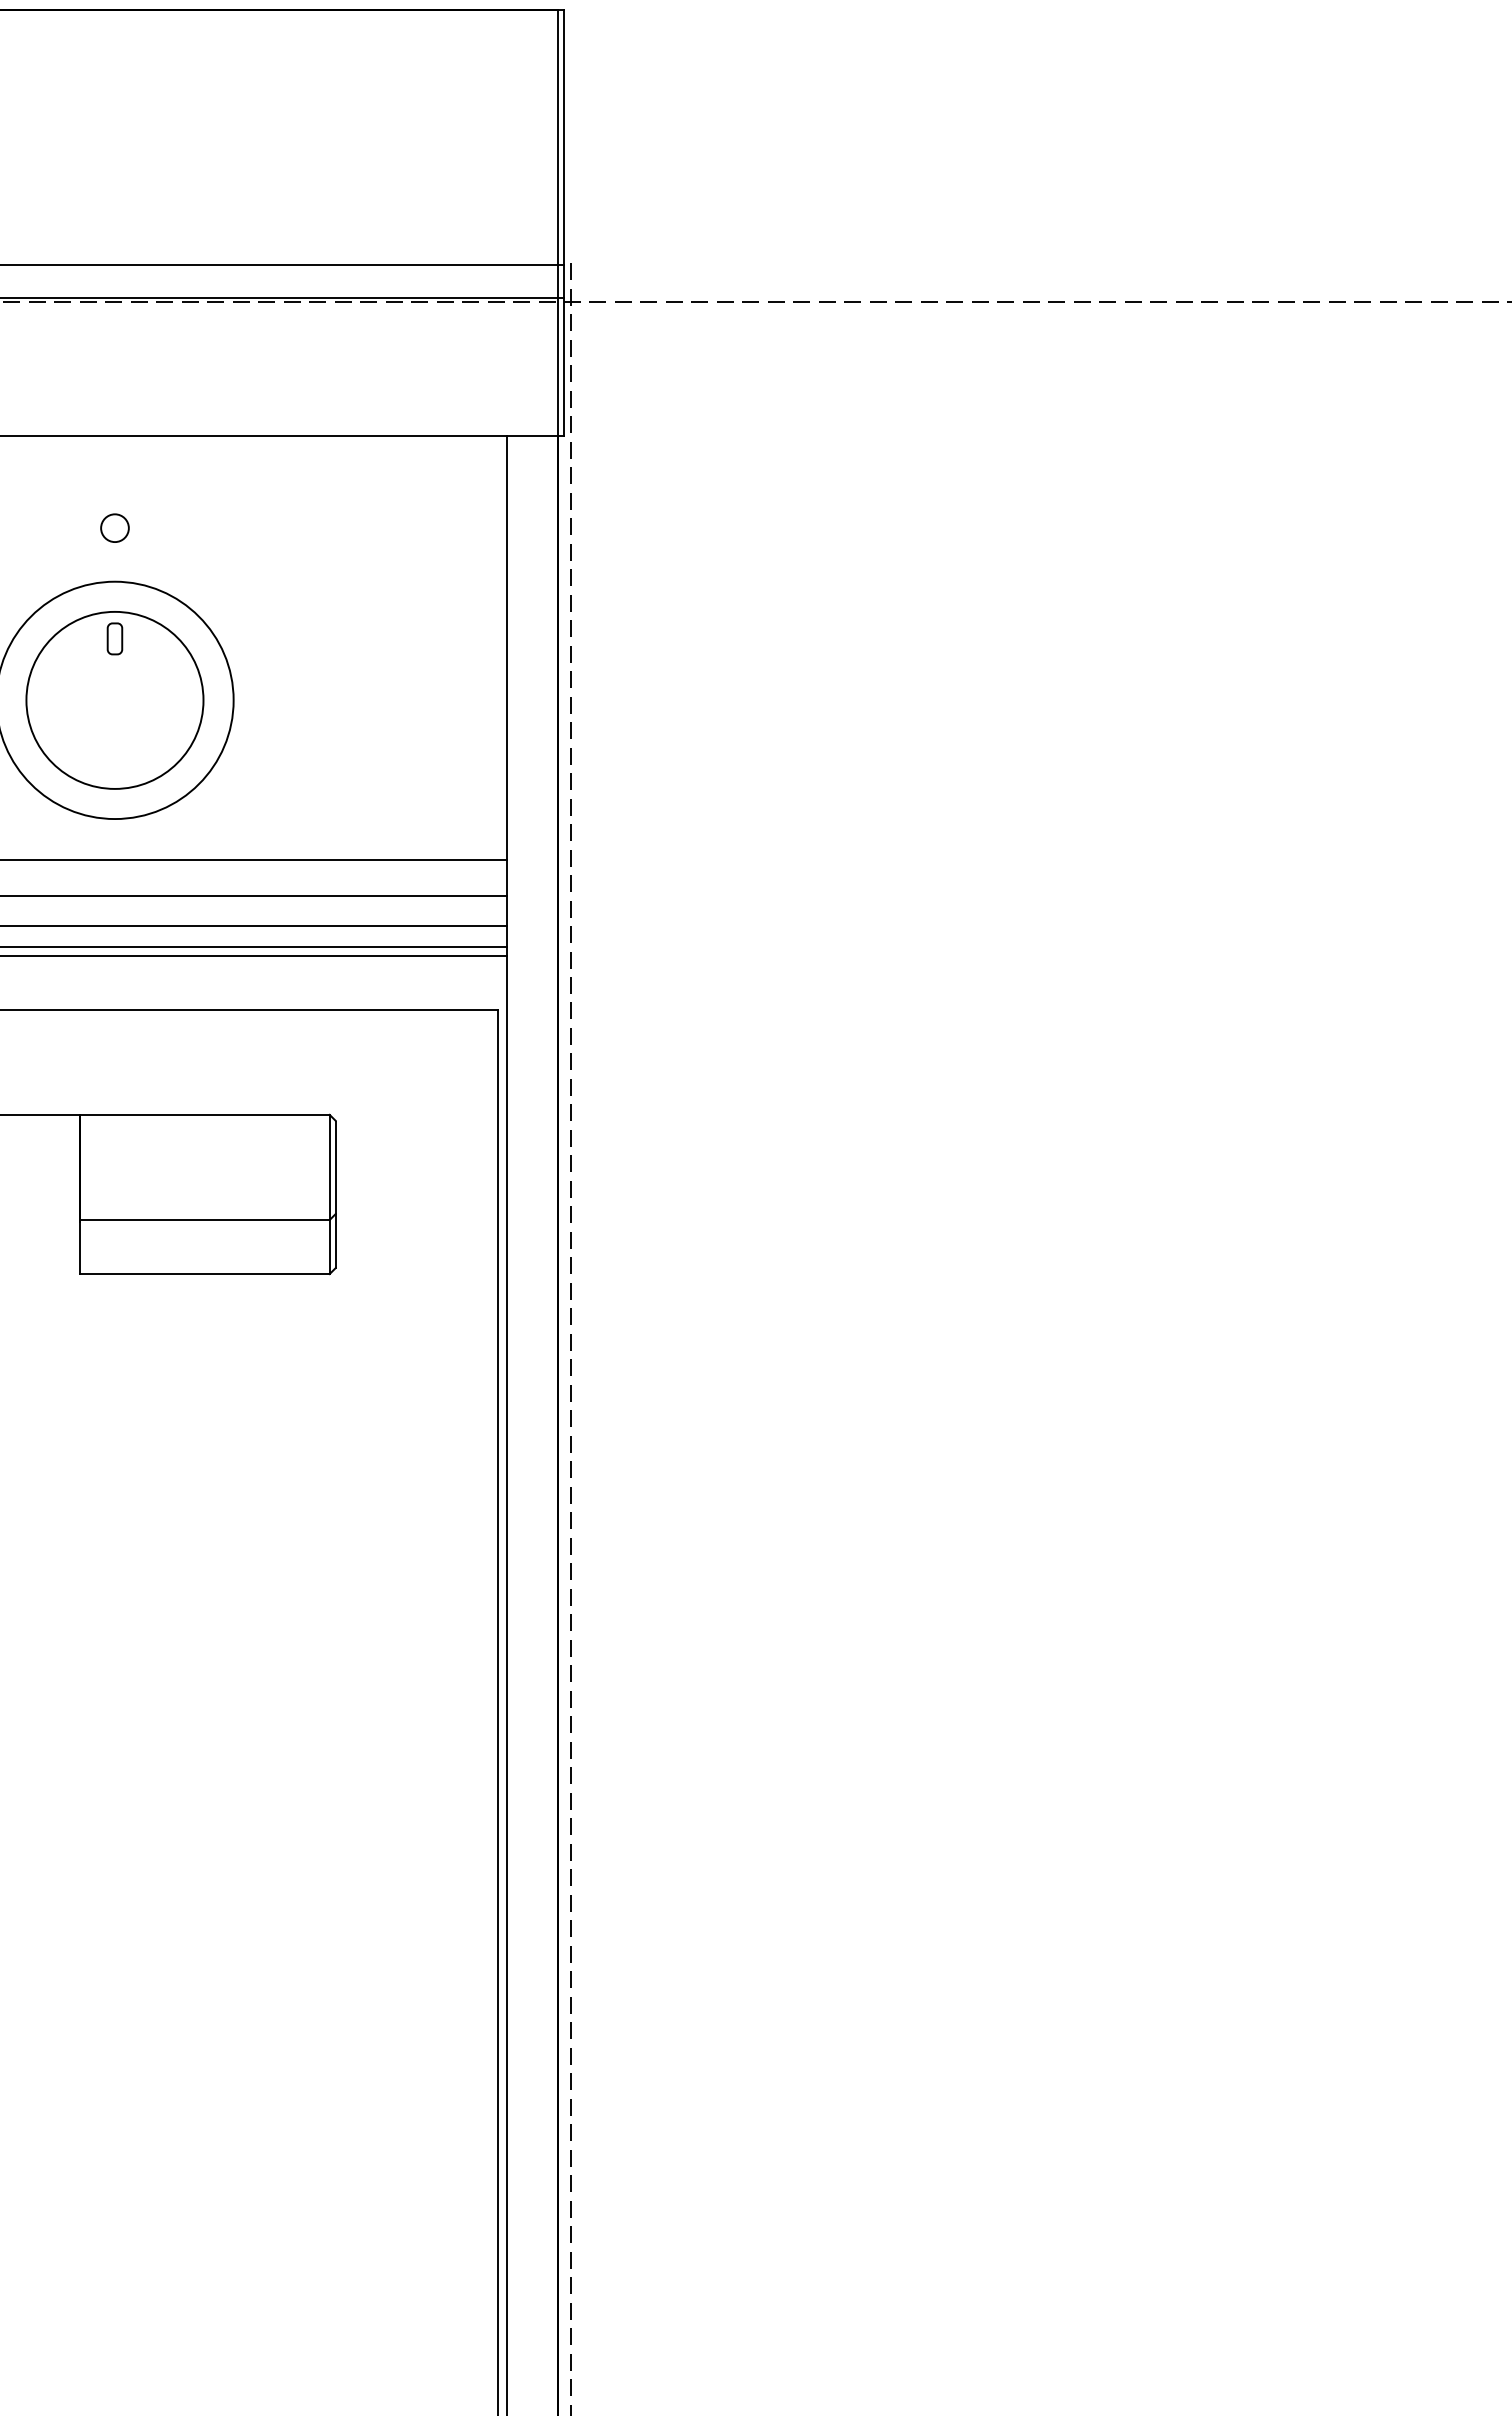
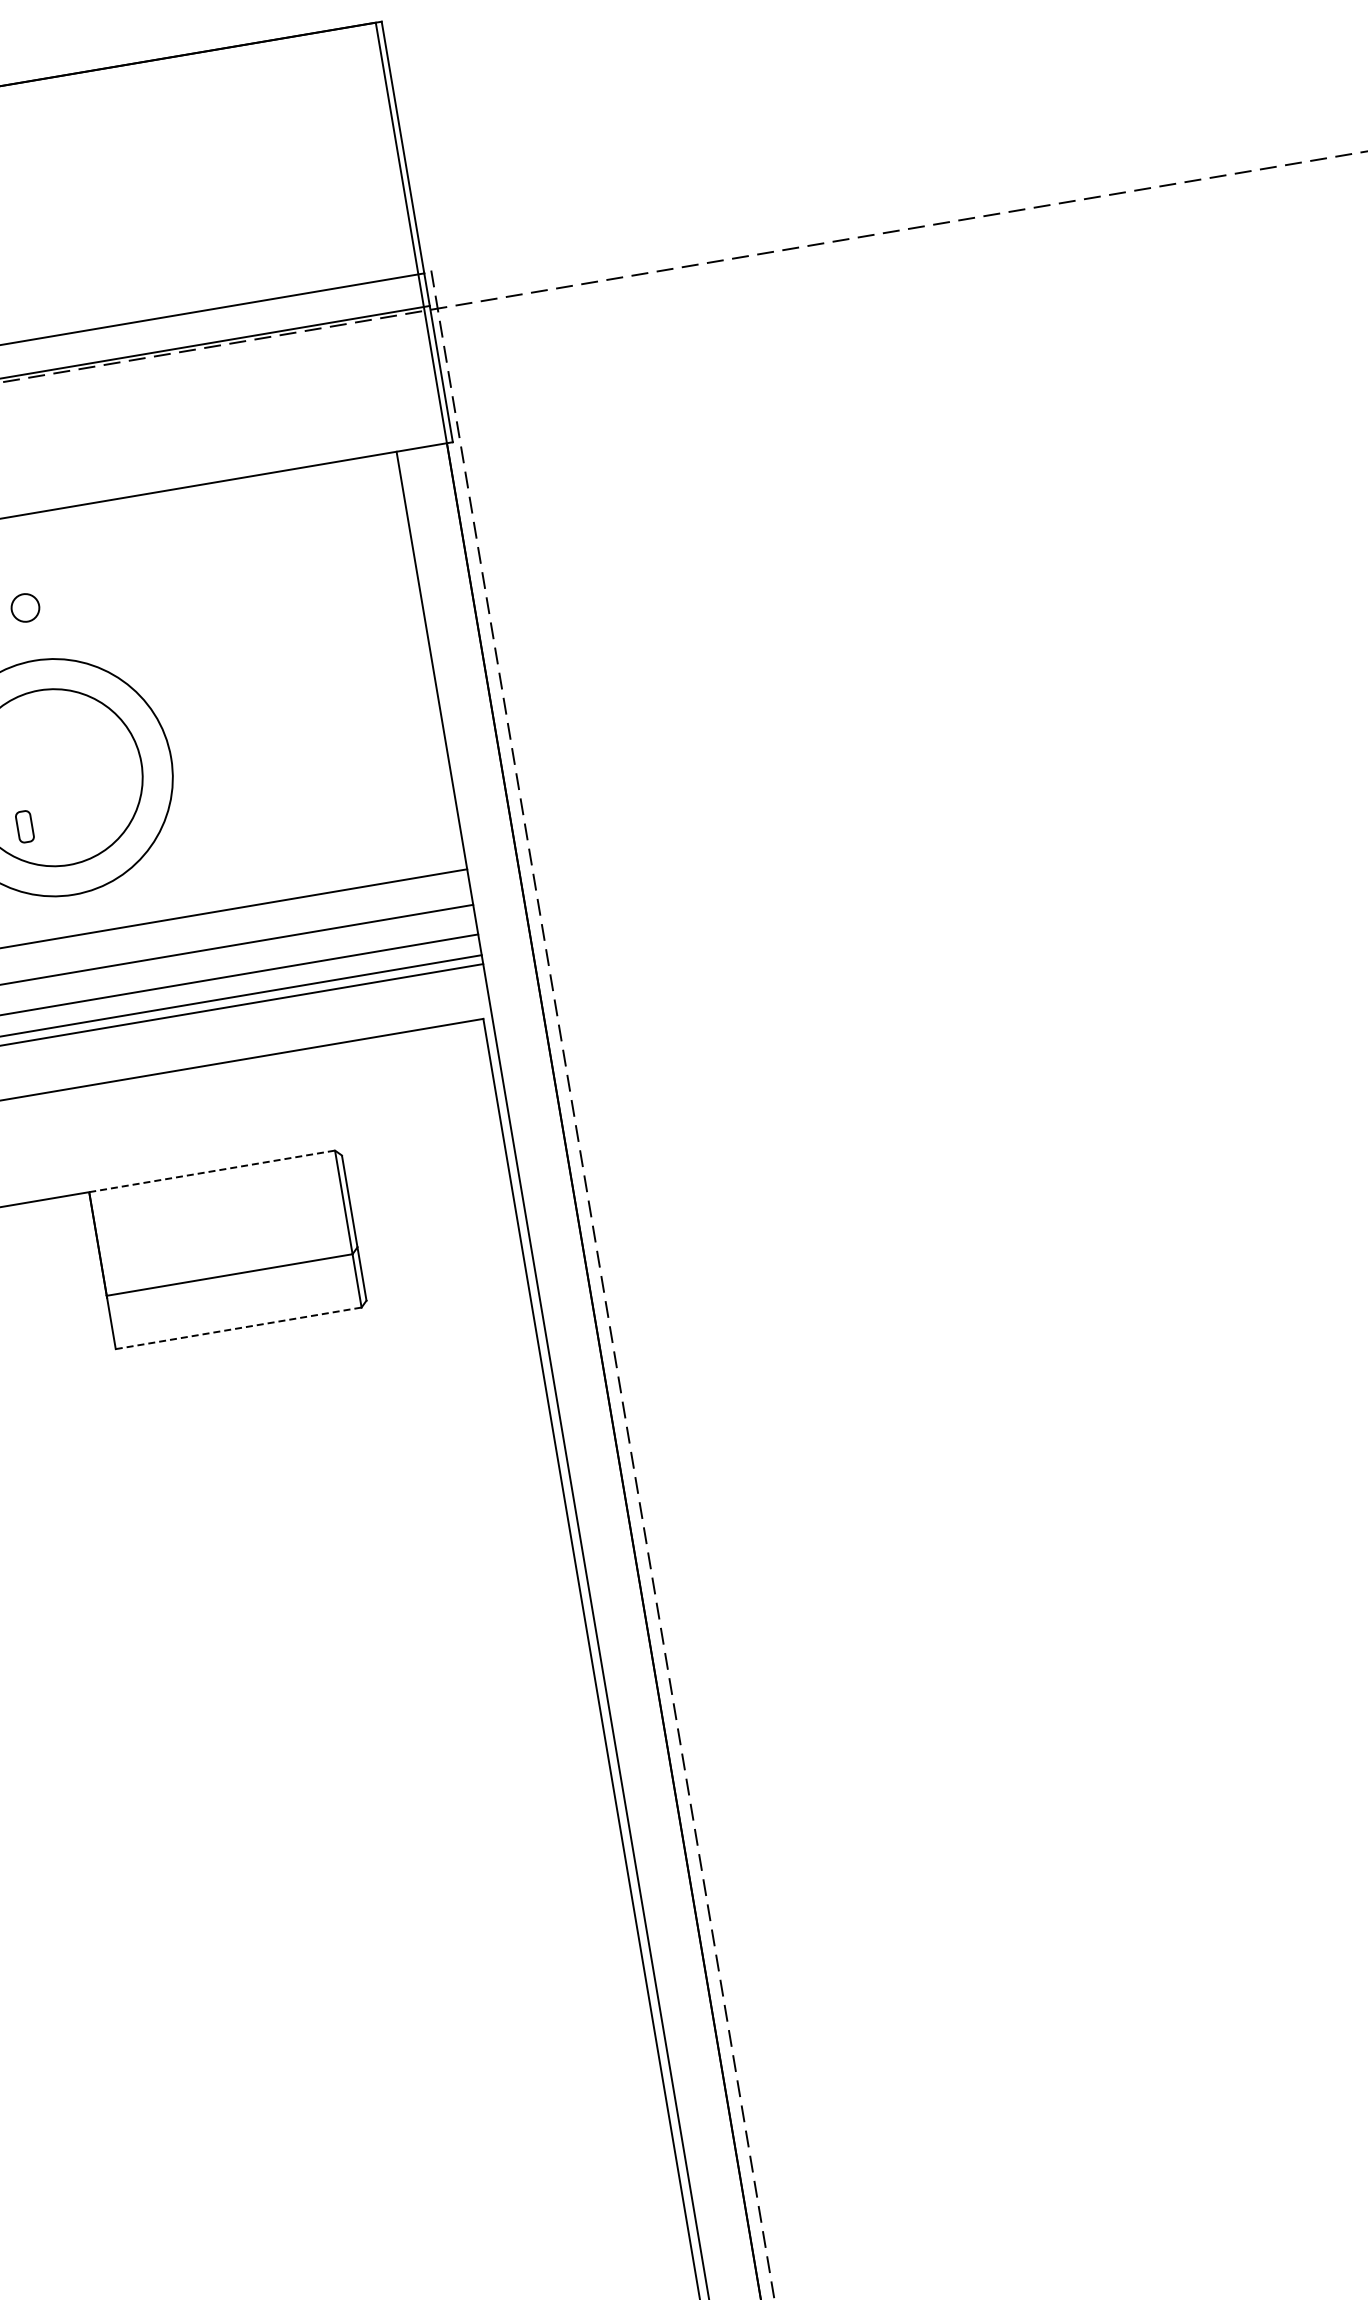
part: (114, 638) -> (24, 826), moved
line: (205, 1114) -> (212, 1170), solid -> dashed
line: (205, 1274) -> (239, 1328), solid -> dashed

